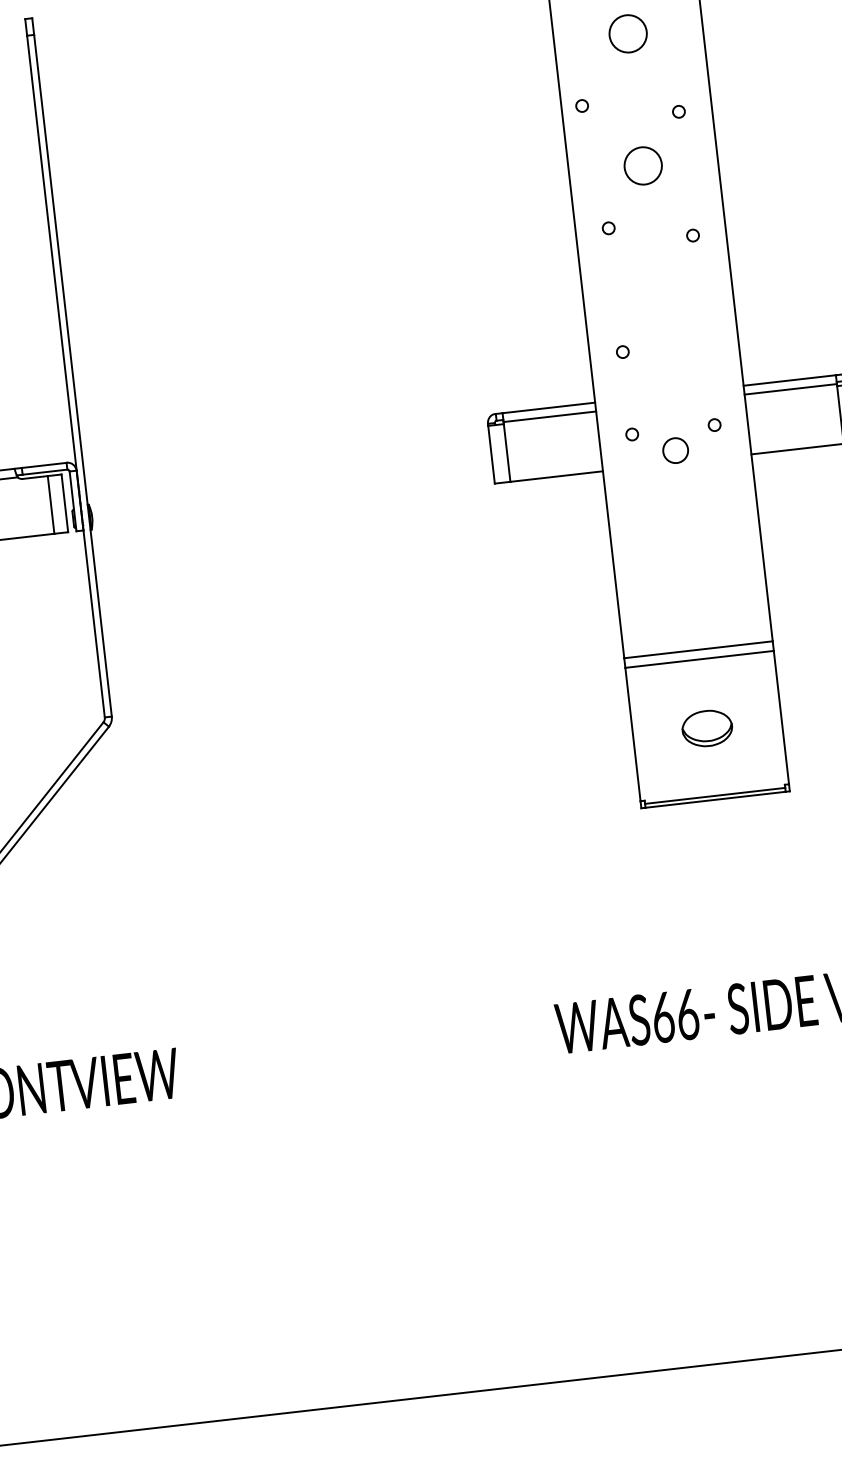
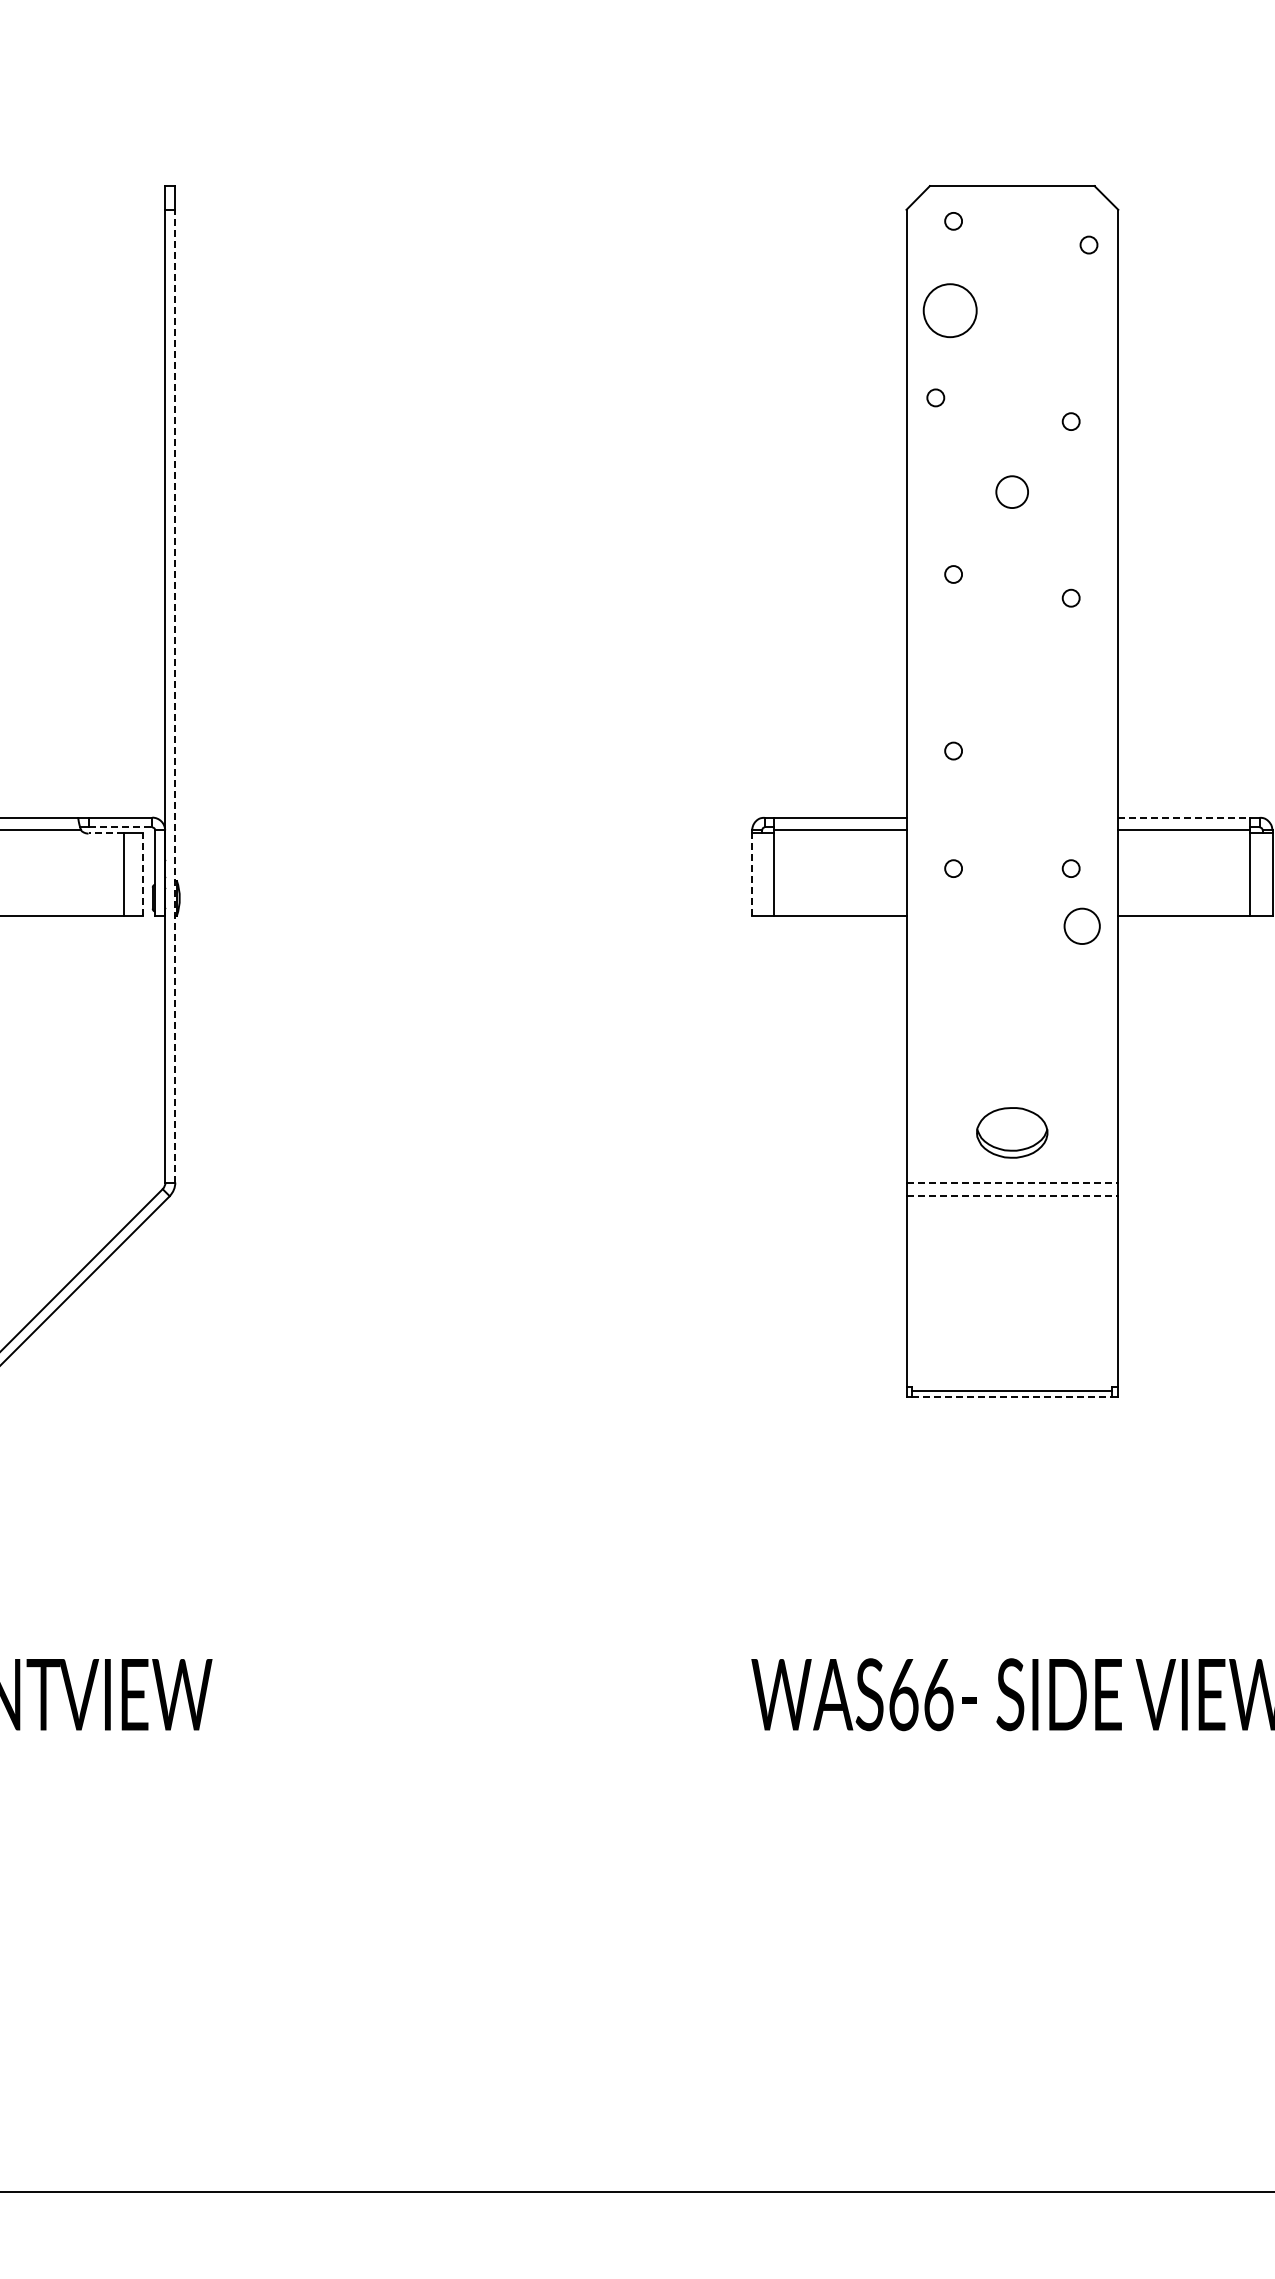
circle: (627, 33) -> (949, 310), moved
circle: (642, 165) -> (1011, 491), size x0.6
line: (73, 375) -> (175, 695), solid -> dashed
line: (789, 380) -> (1184, 817), solid -> dashed
circle: (675, 450) -> (1081, 925), moved
line: (491, 454) -> (752, 874), solid -> dashed
line: (45, 472) -> (120, 827), solid -> dashed
line: (35, 477) -> (106, 833), solid -> dashed
line: (64, 503) -> (143, 874), solid -> dashed
line: (698, 649) -> (1012, 1182), solid -> dashed
line: (699, 659) -> (1012, 1196), solid -> dashed
part: (707, 728) -> (1012, 1132), moved
line: (715, 799) -> (1012, 1396), solid -> dashed

